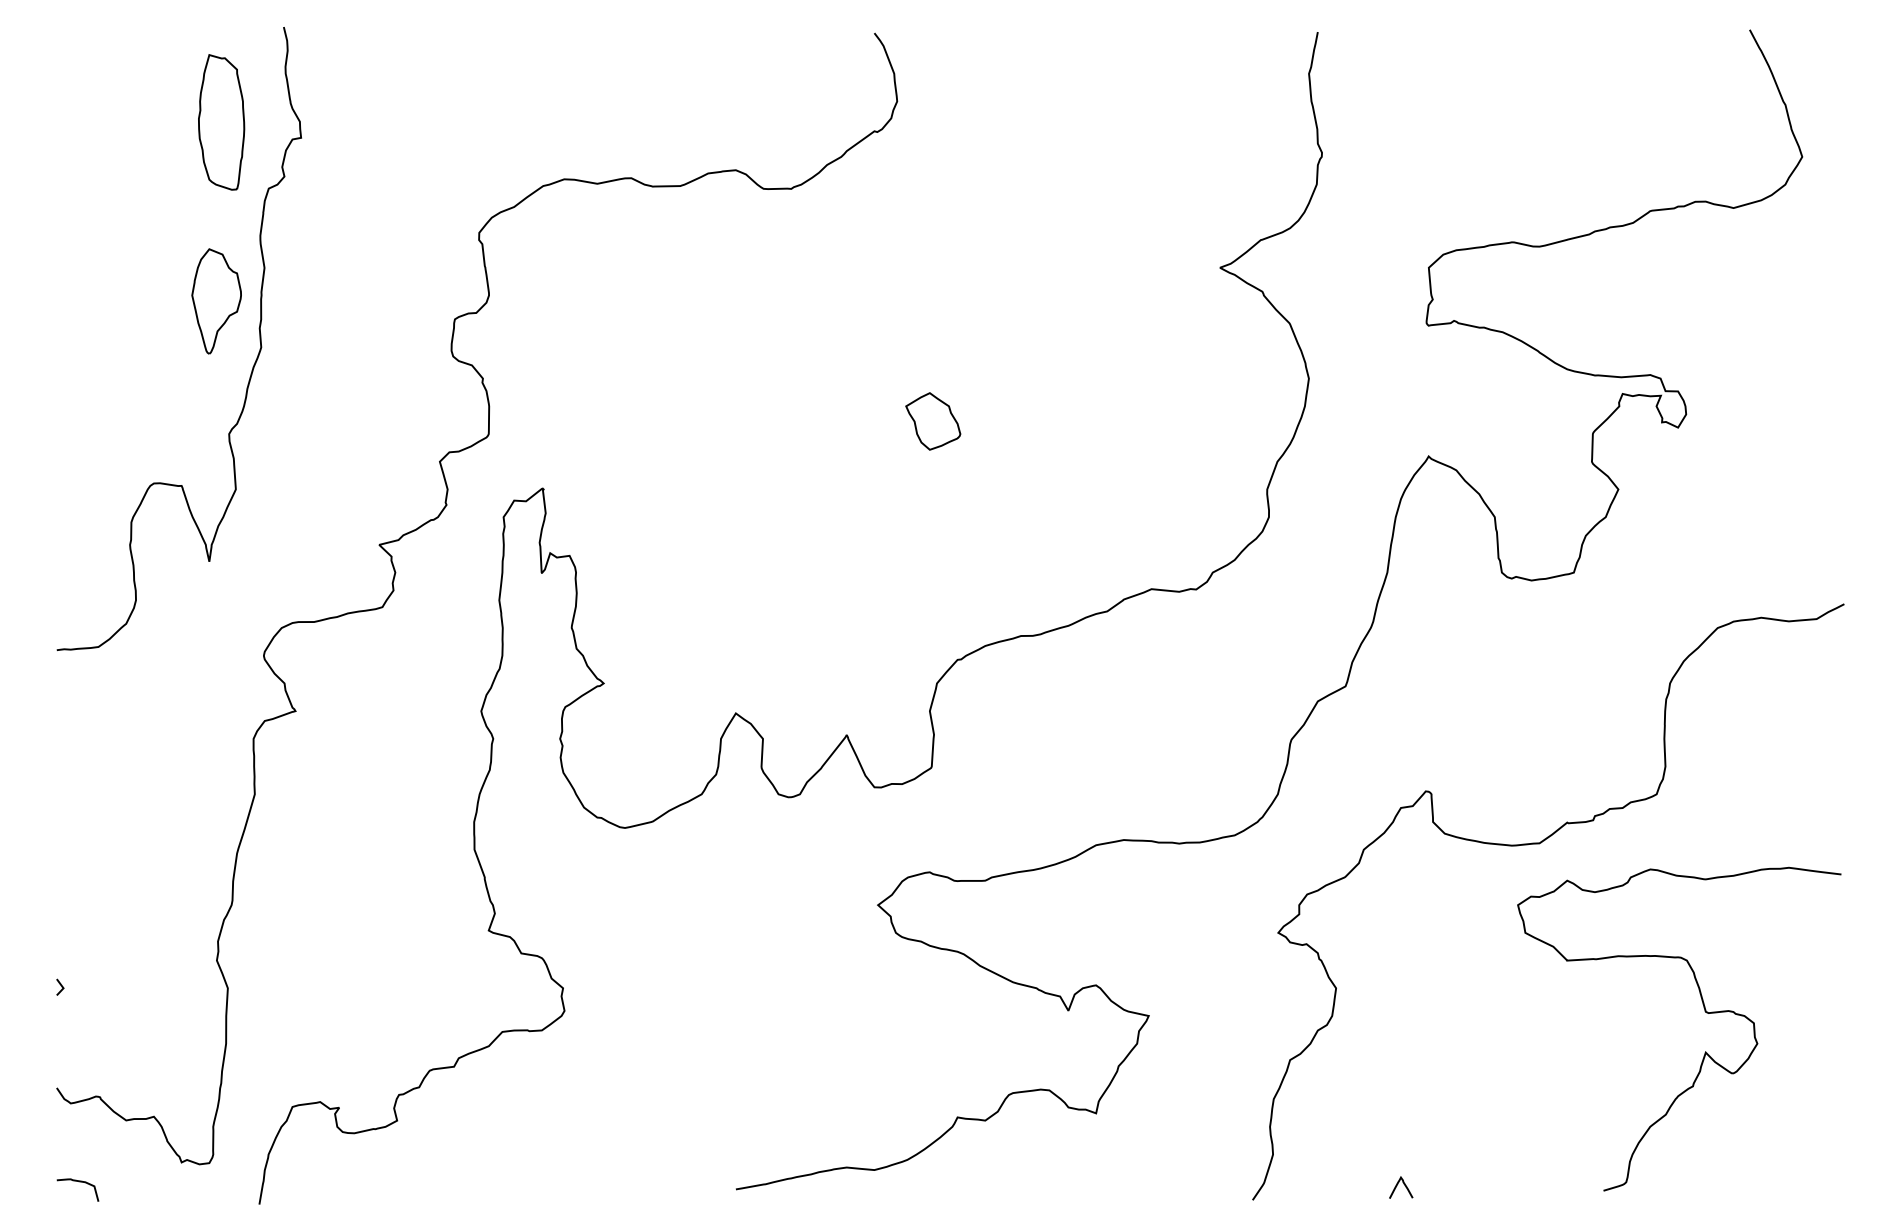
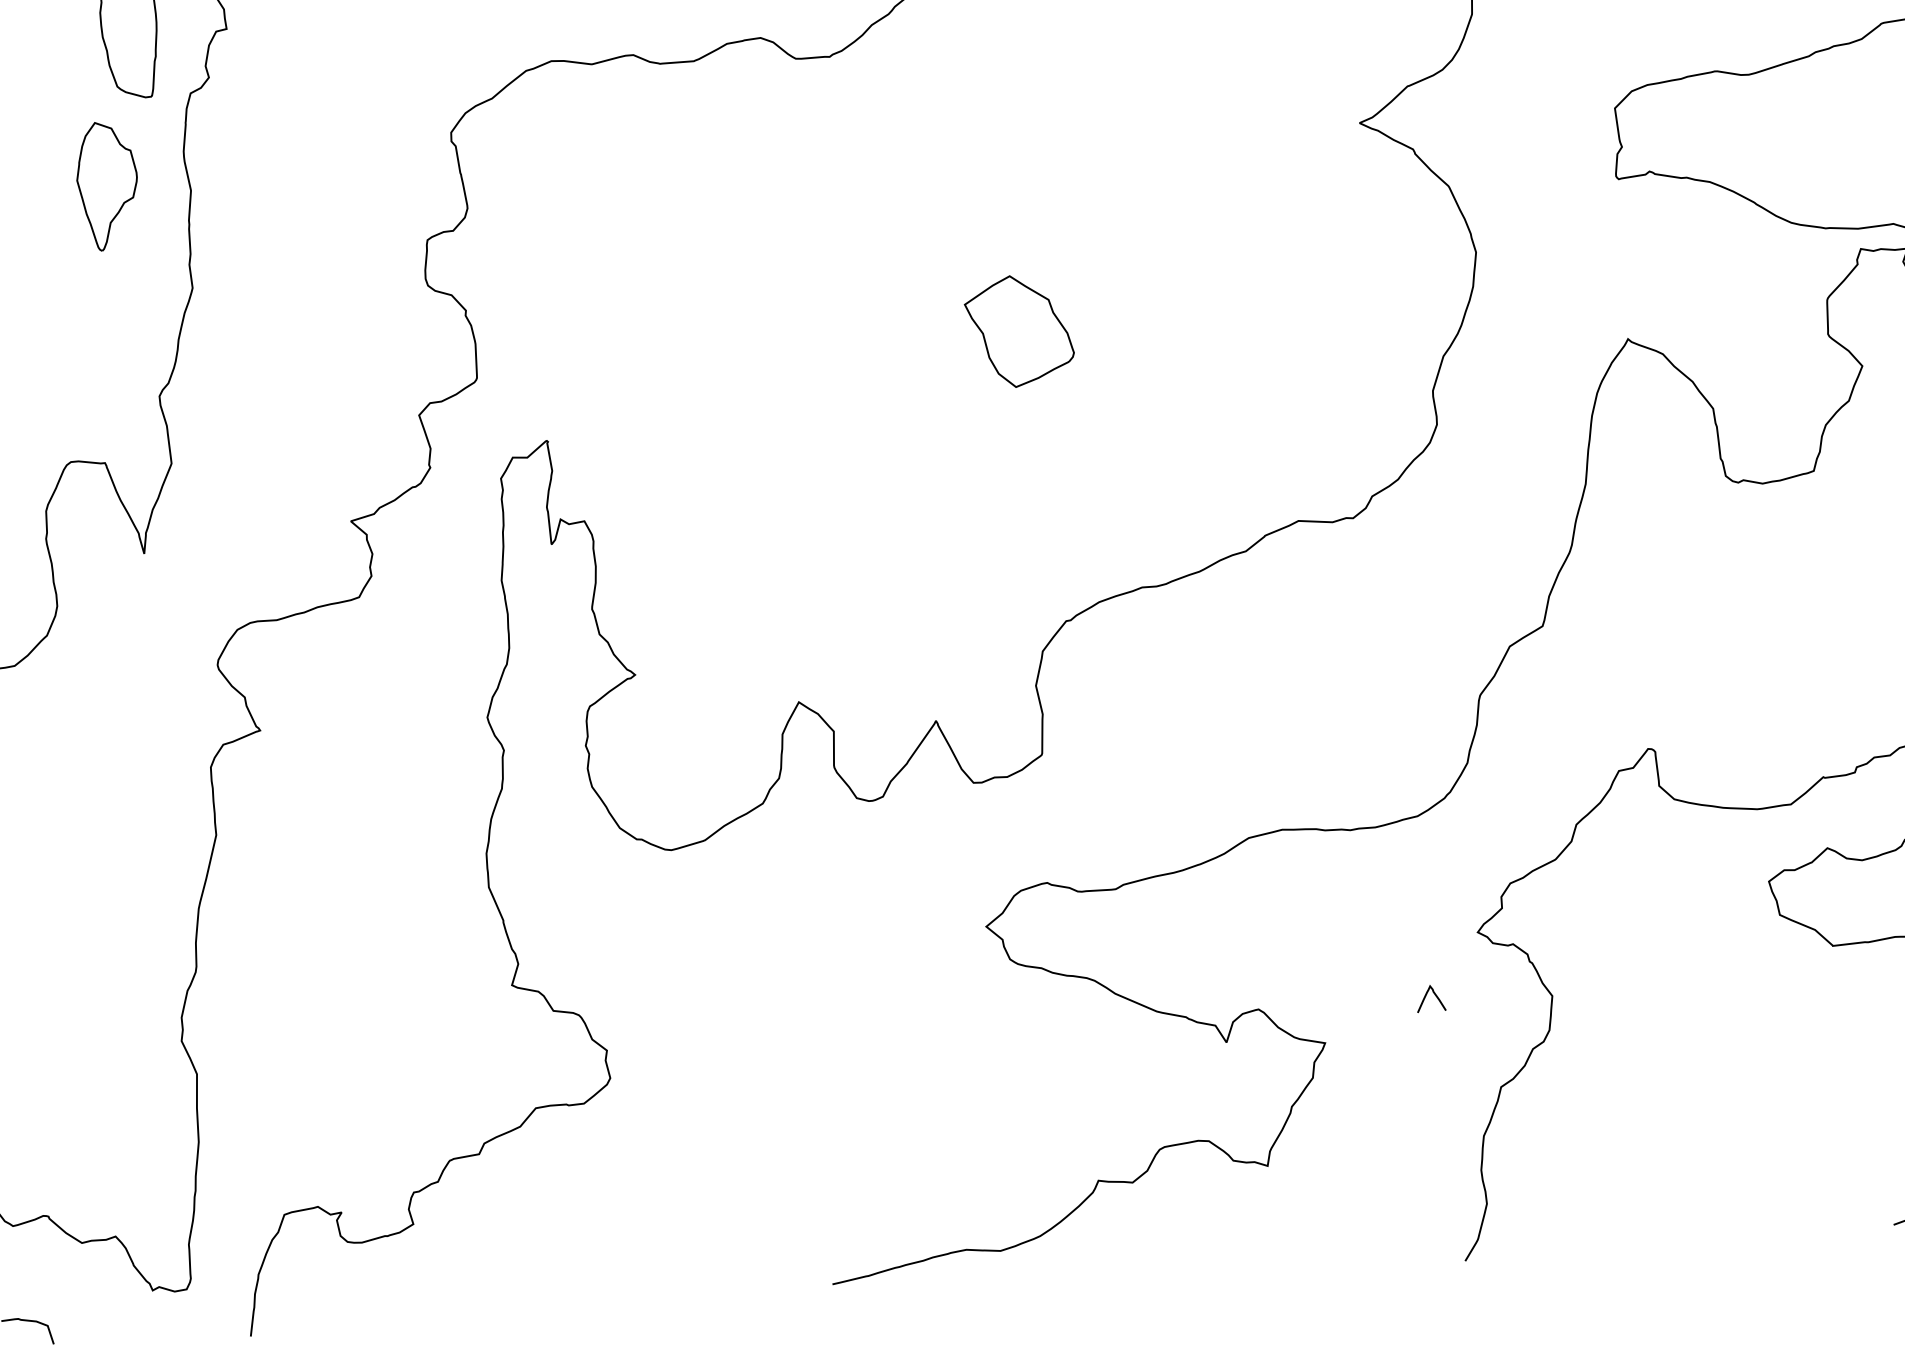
part: (216, 301) -> (107, 186), moved
part: (933, 421) -> (1019, 331), size x1.6
curve: (1403, 1184) -> (1433, 994), moved

